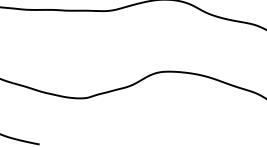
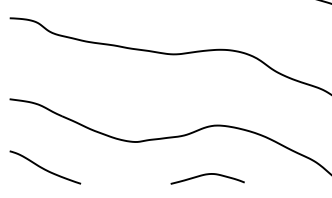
curve: (157, 120) -> (207, 175), added

